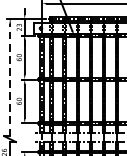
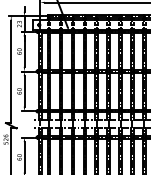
line: (10, 80) -> (11, 72), dashed -> solid

